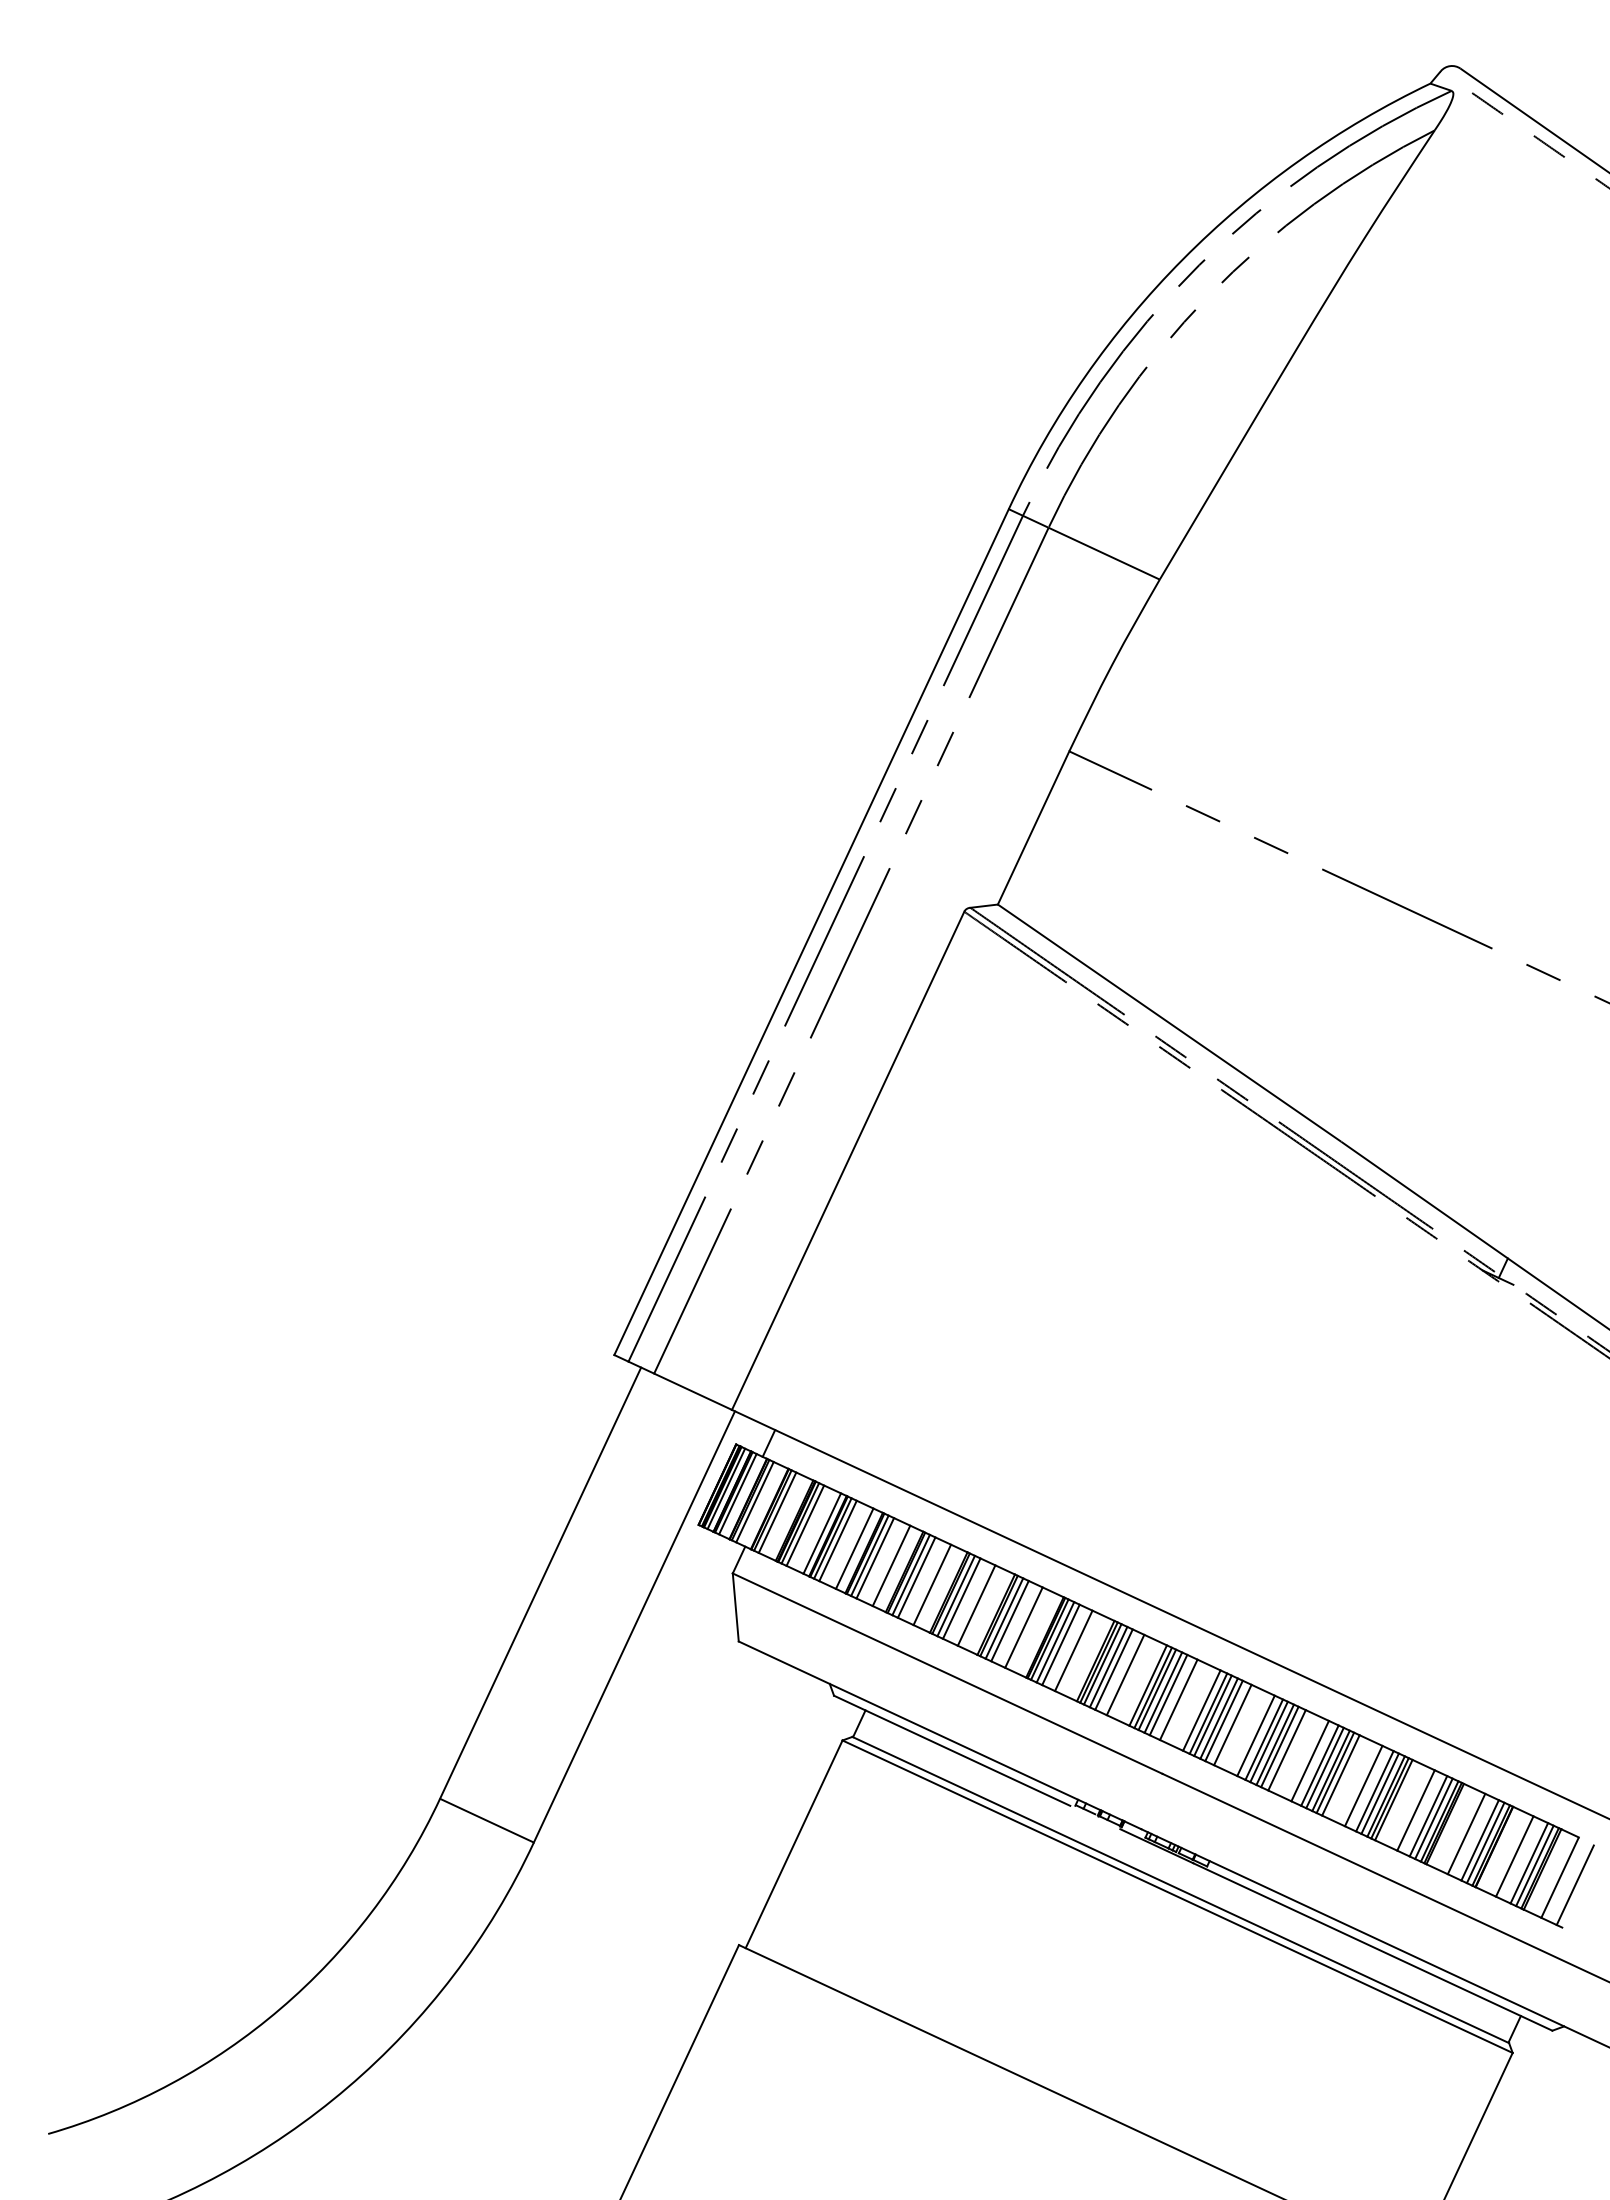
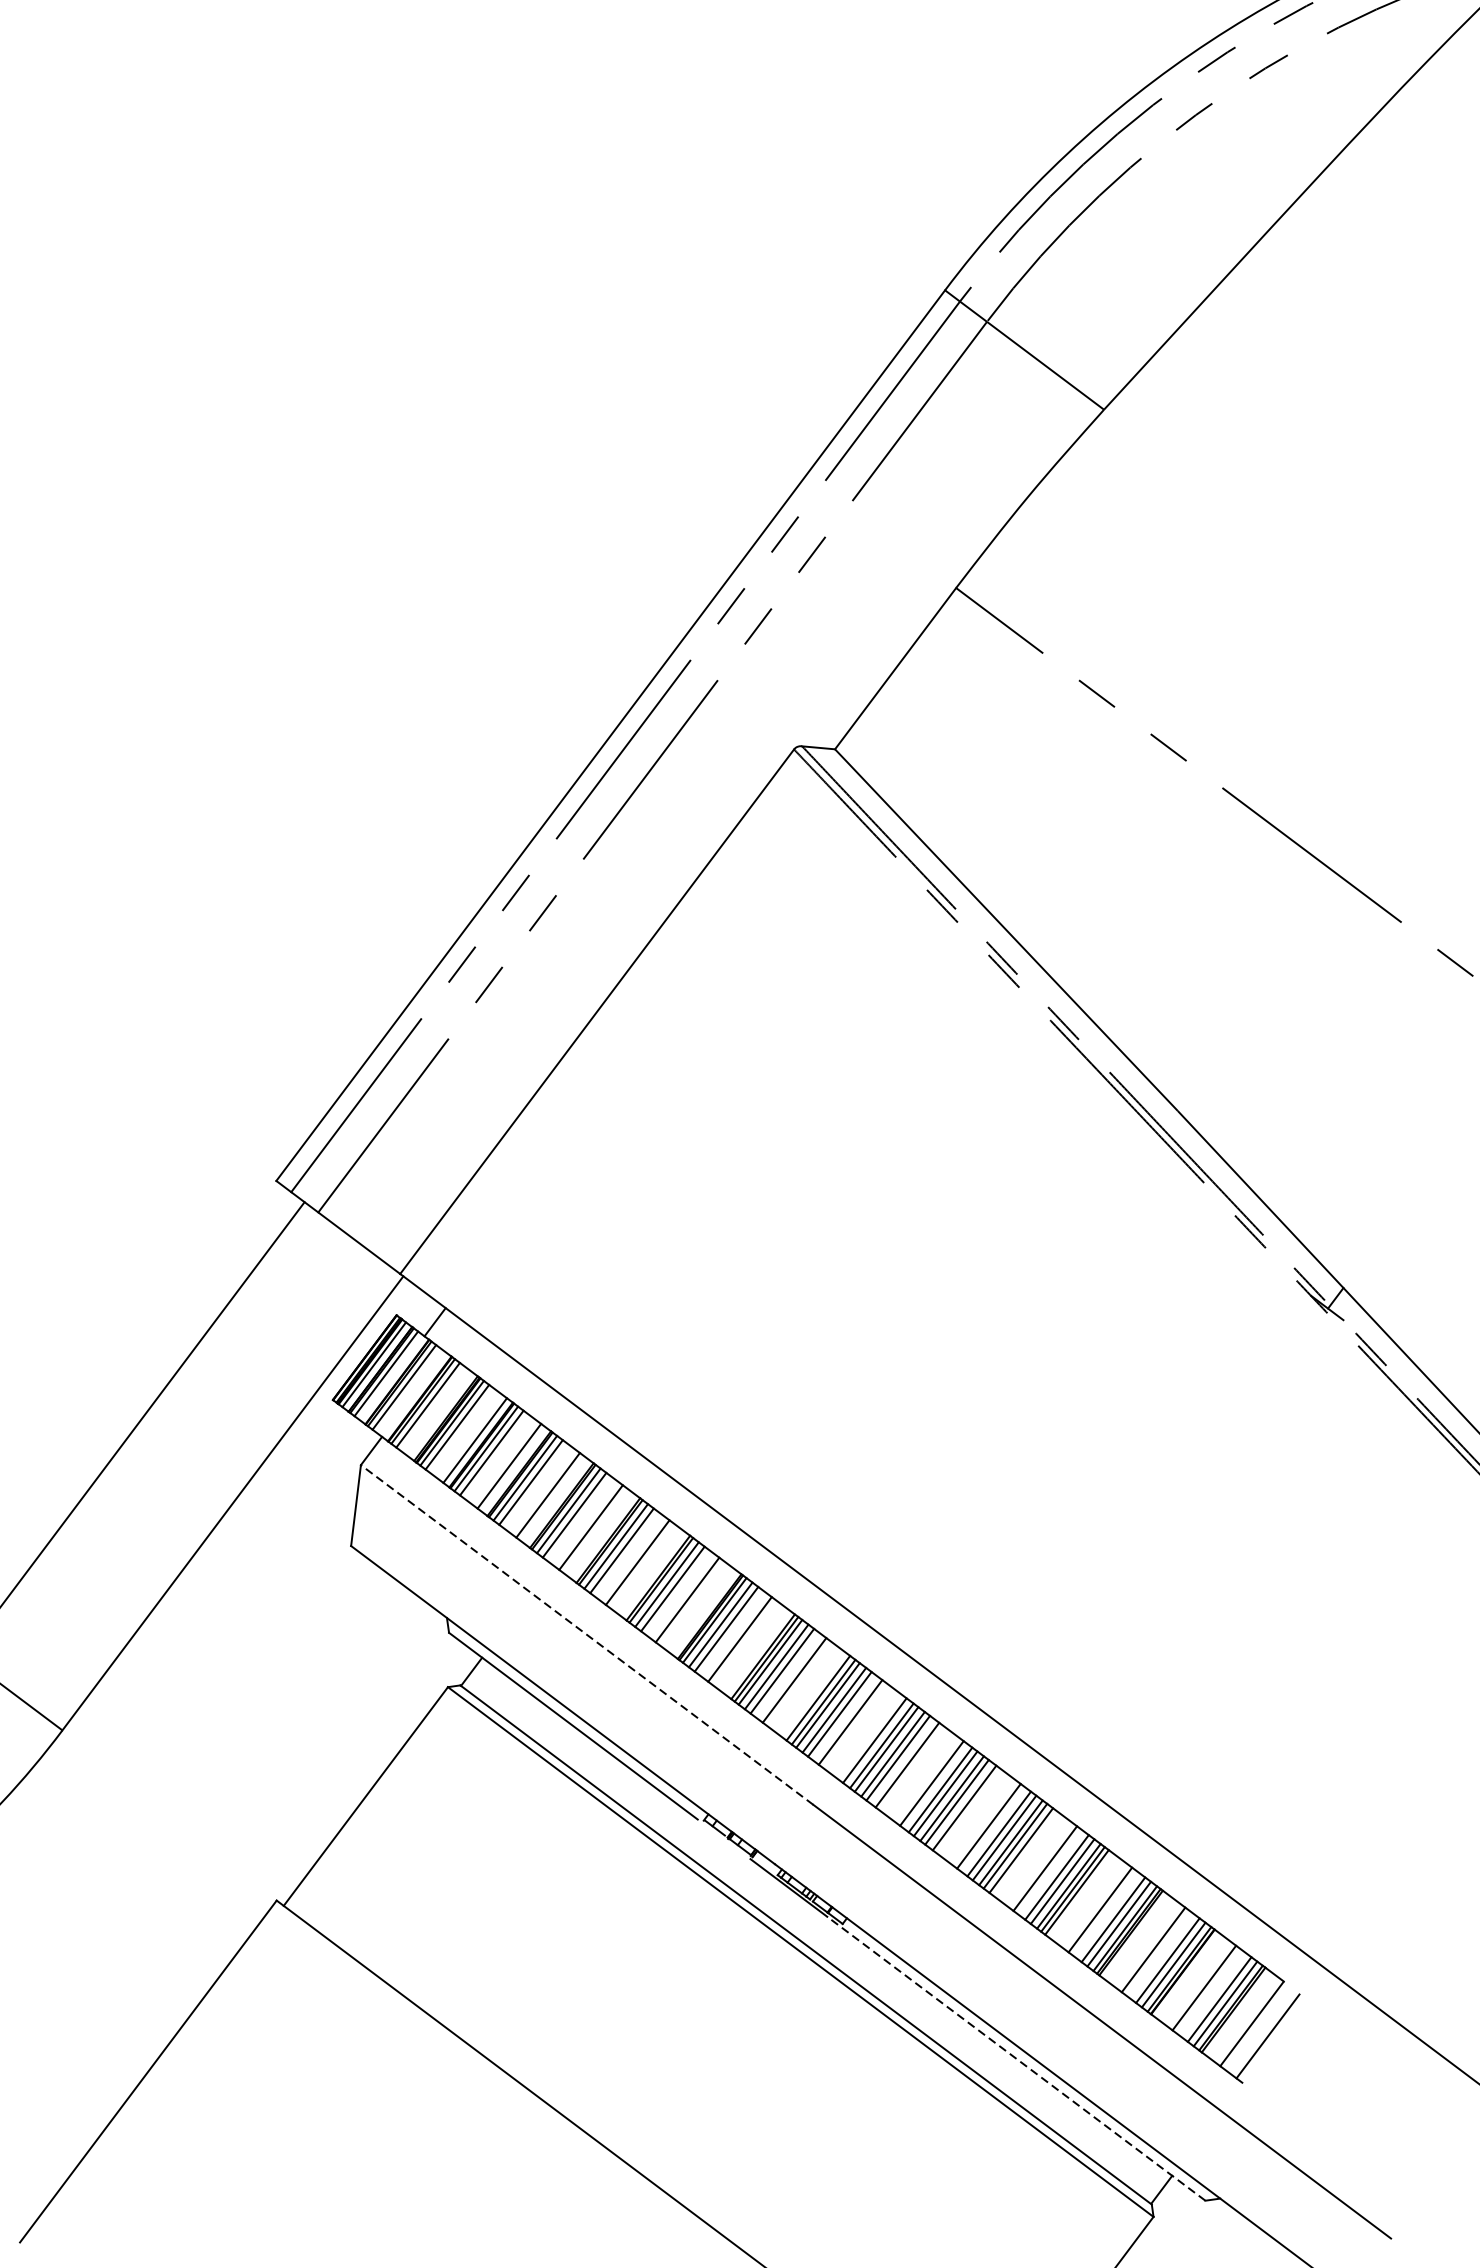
line: (947, 1673) -> (587, 1634), solid -> dashed
line: (1372, 1946) -> (1016, 2058), solid -> dashed

